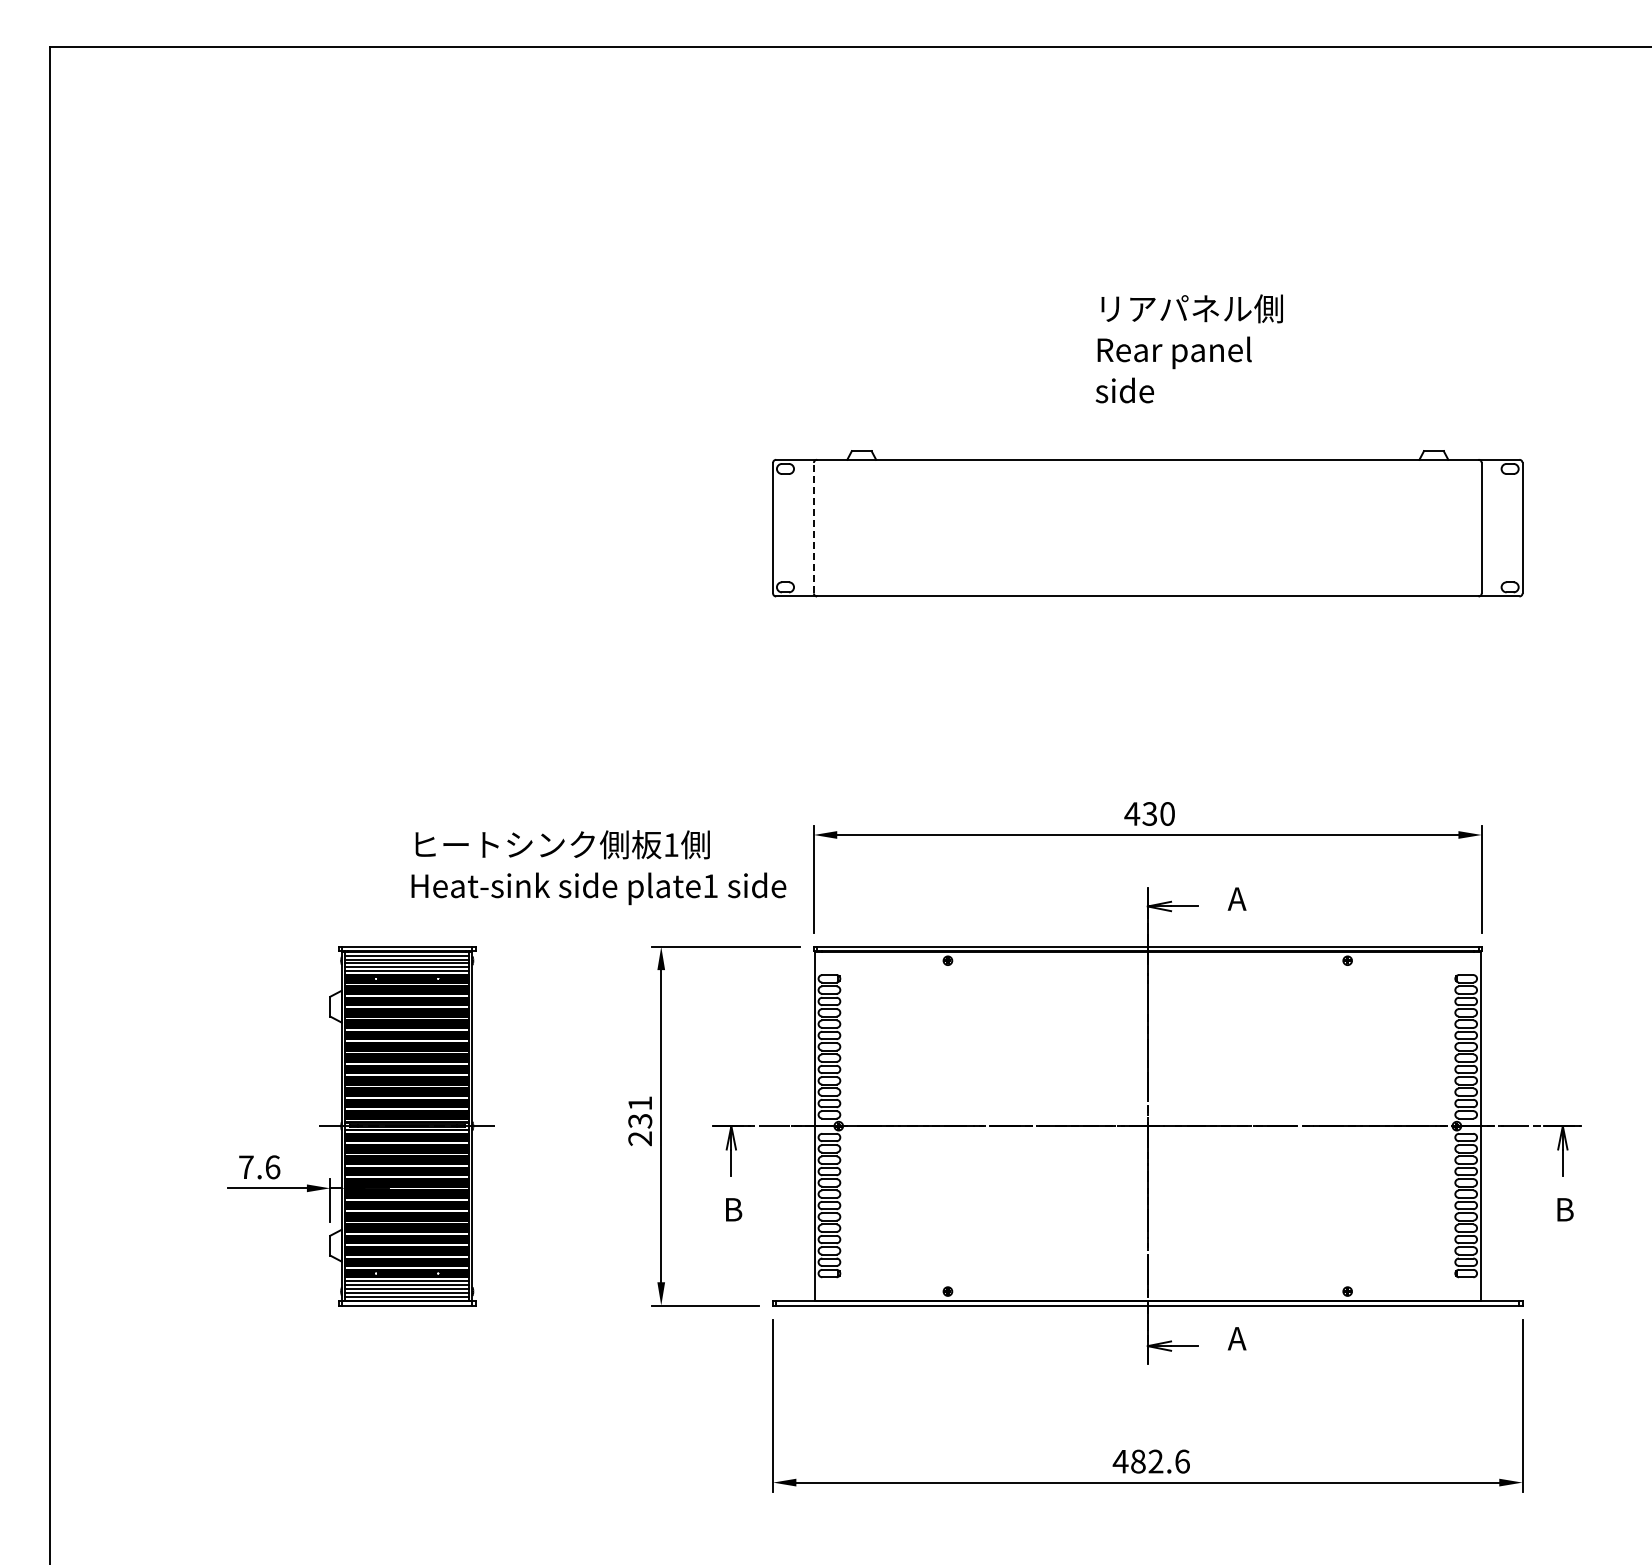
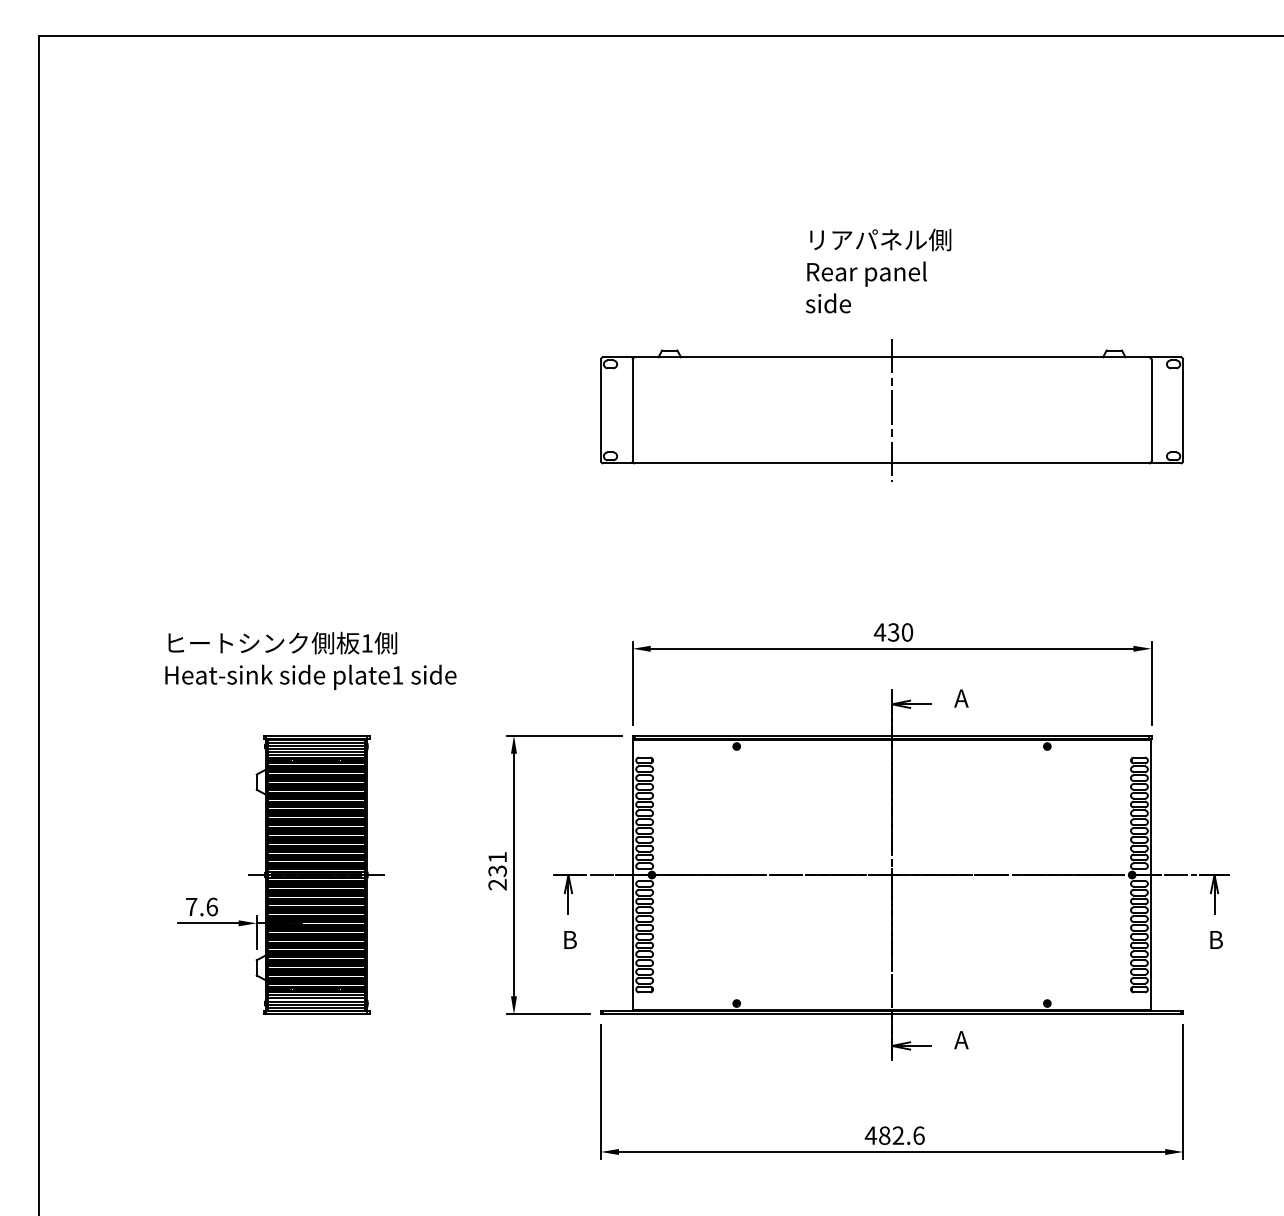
text: (1188, 348) -> (877, 270), moved
line: (813, 527) -> (632, 409), dashed -> solid
line: (1147, 527) -> (891, 409), added
text: (598, 867) -> (310, 660), moved

